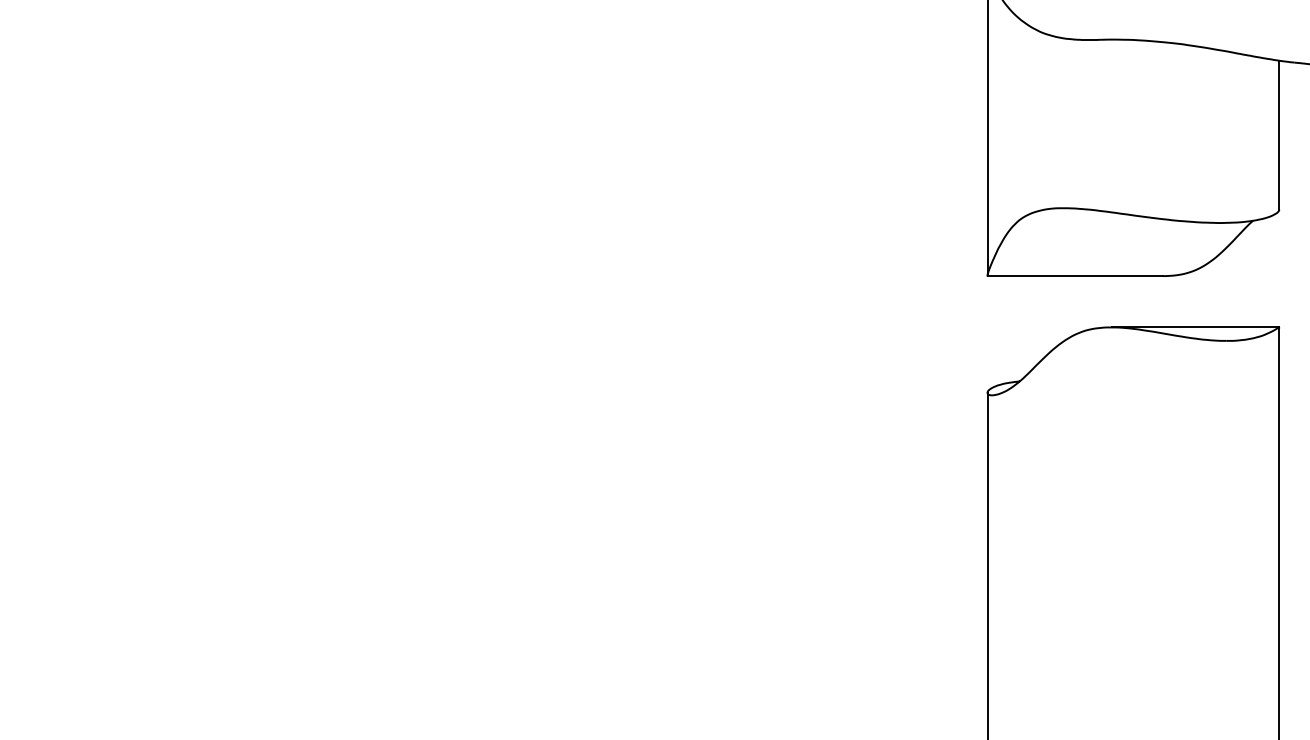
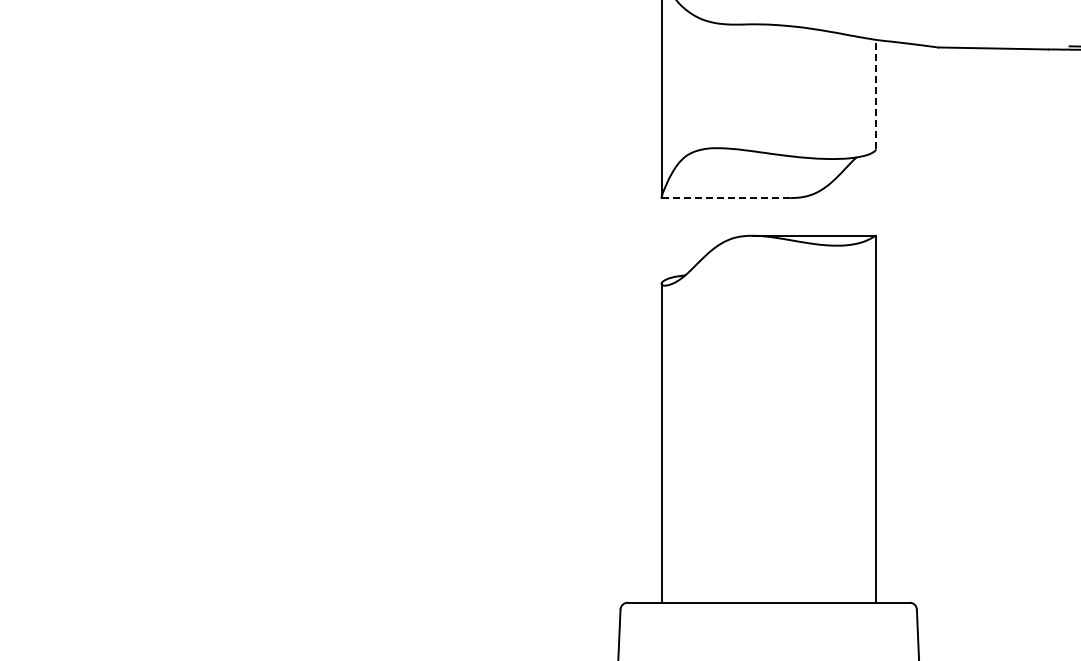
line: (1278, 135) -> (875, 94), solid -> dashed
line: (1075, 276) -> (726, 198), solid -> dashed

